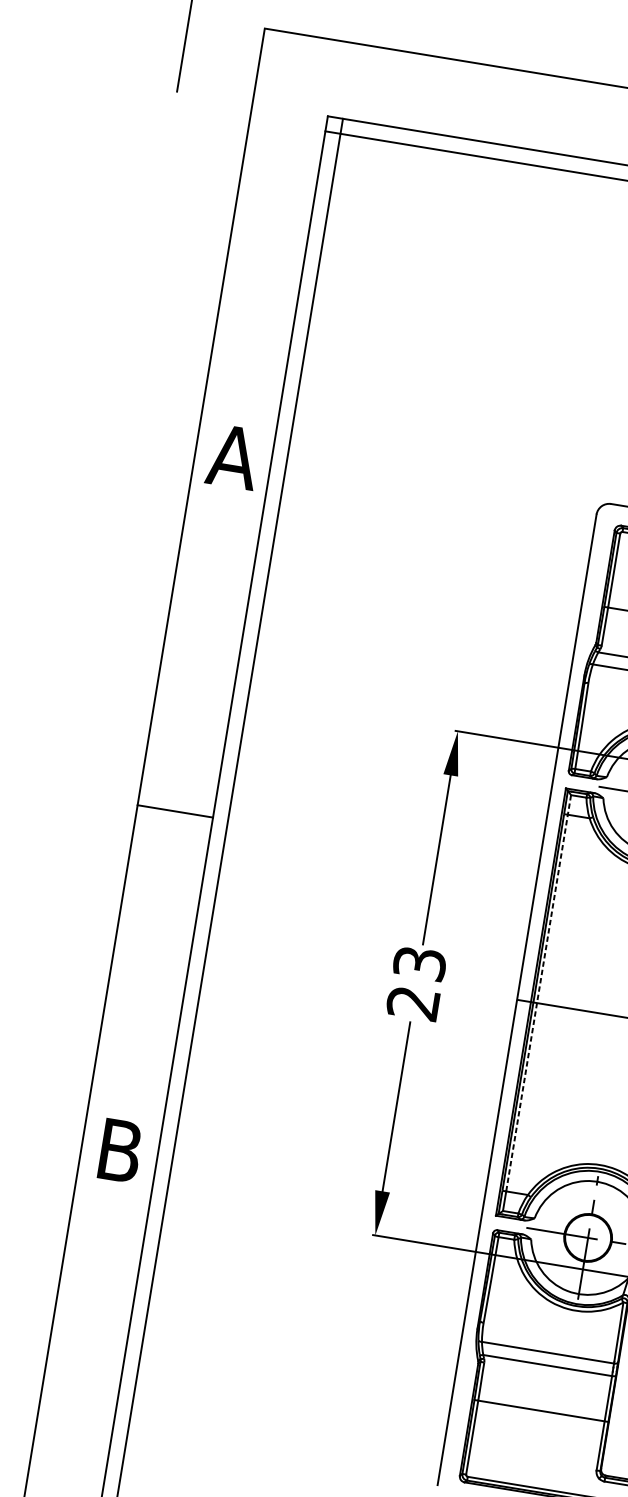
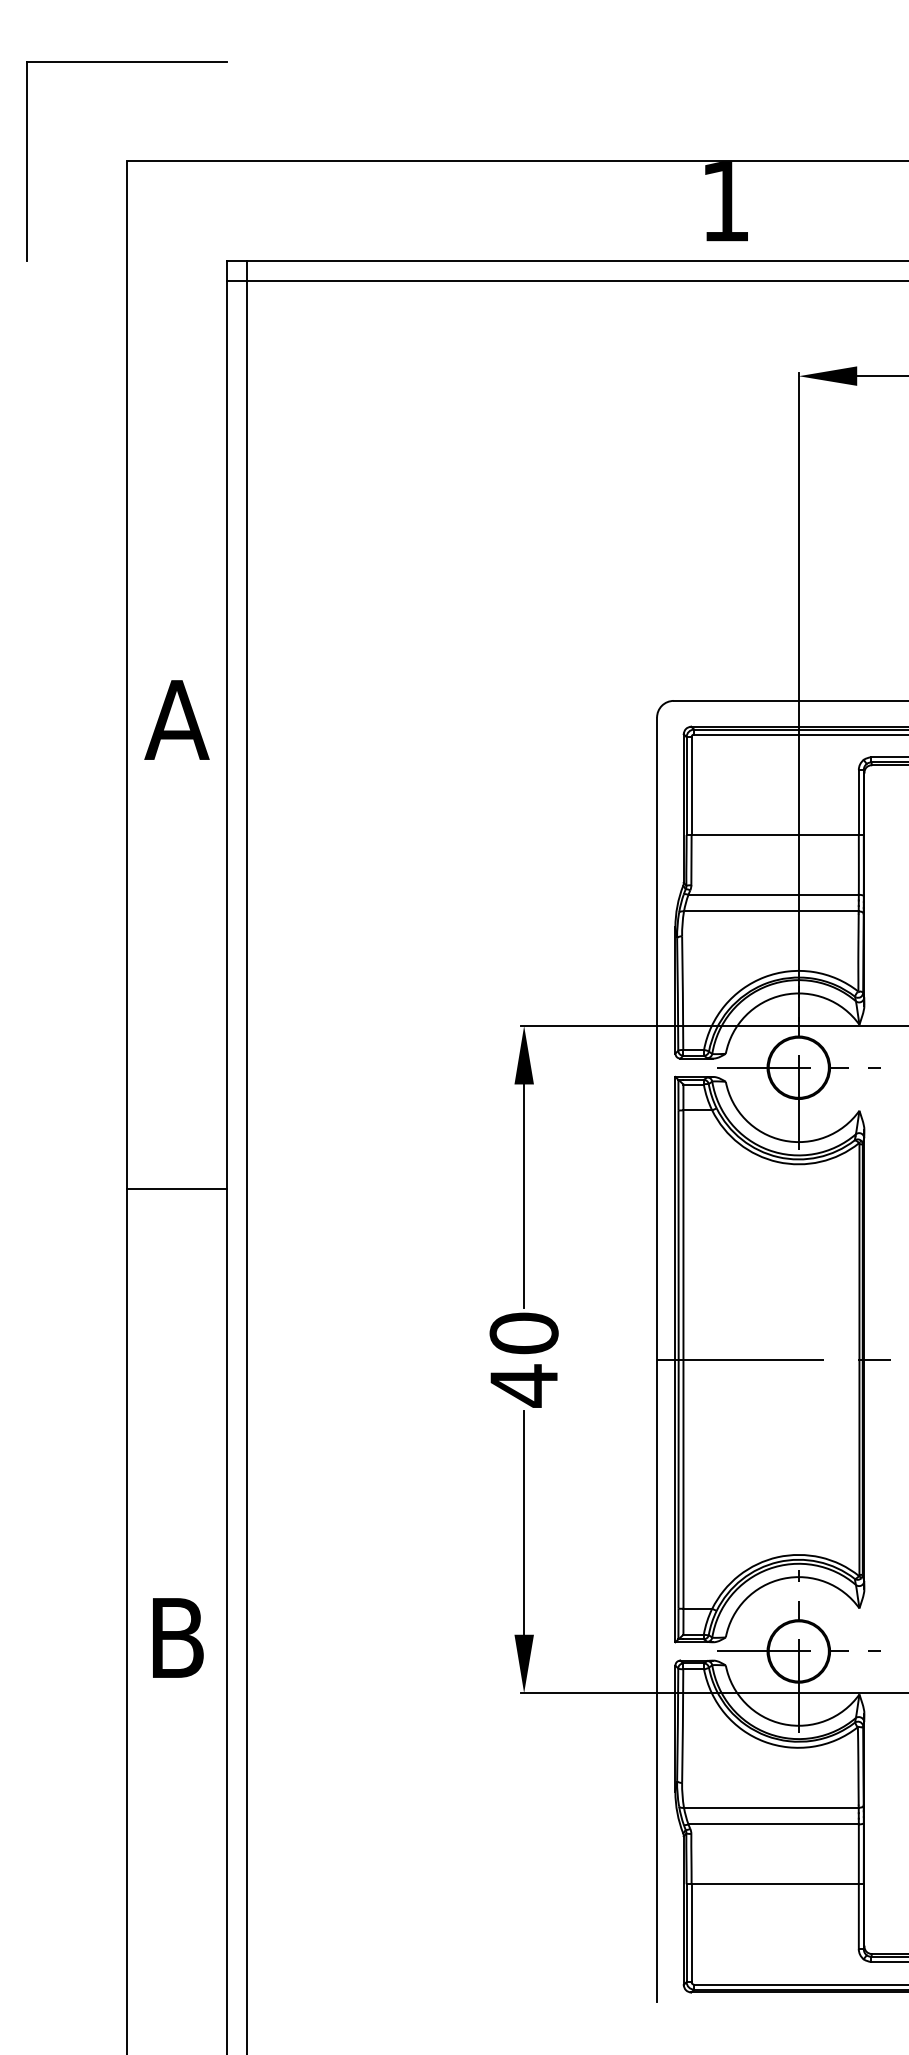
text: (416, 983) -> (523, 1359), 23 -> 40
line: (538, 993) -> (683, 1347), dashed -> solid

